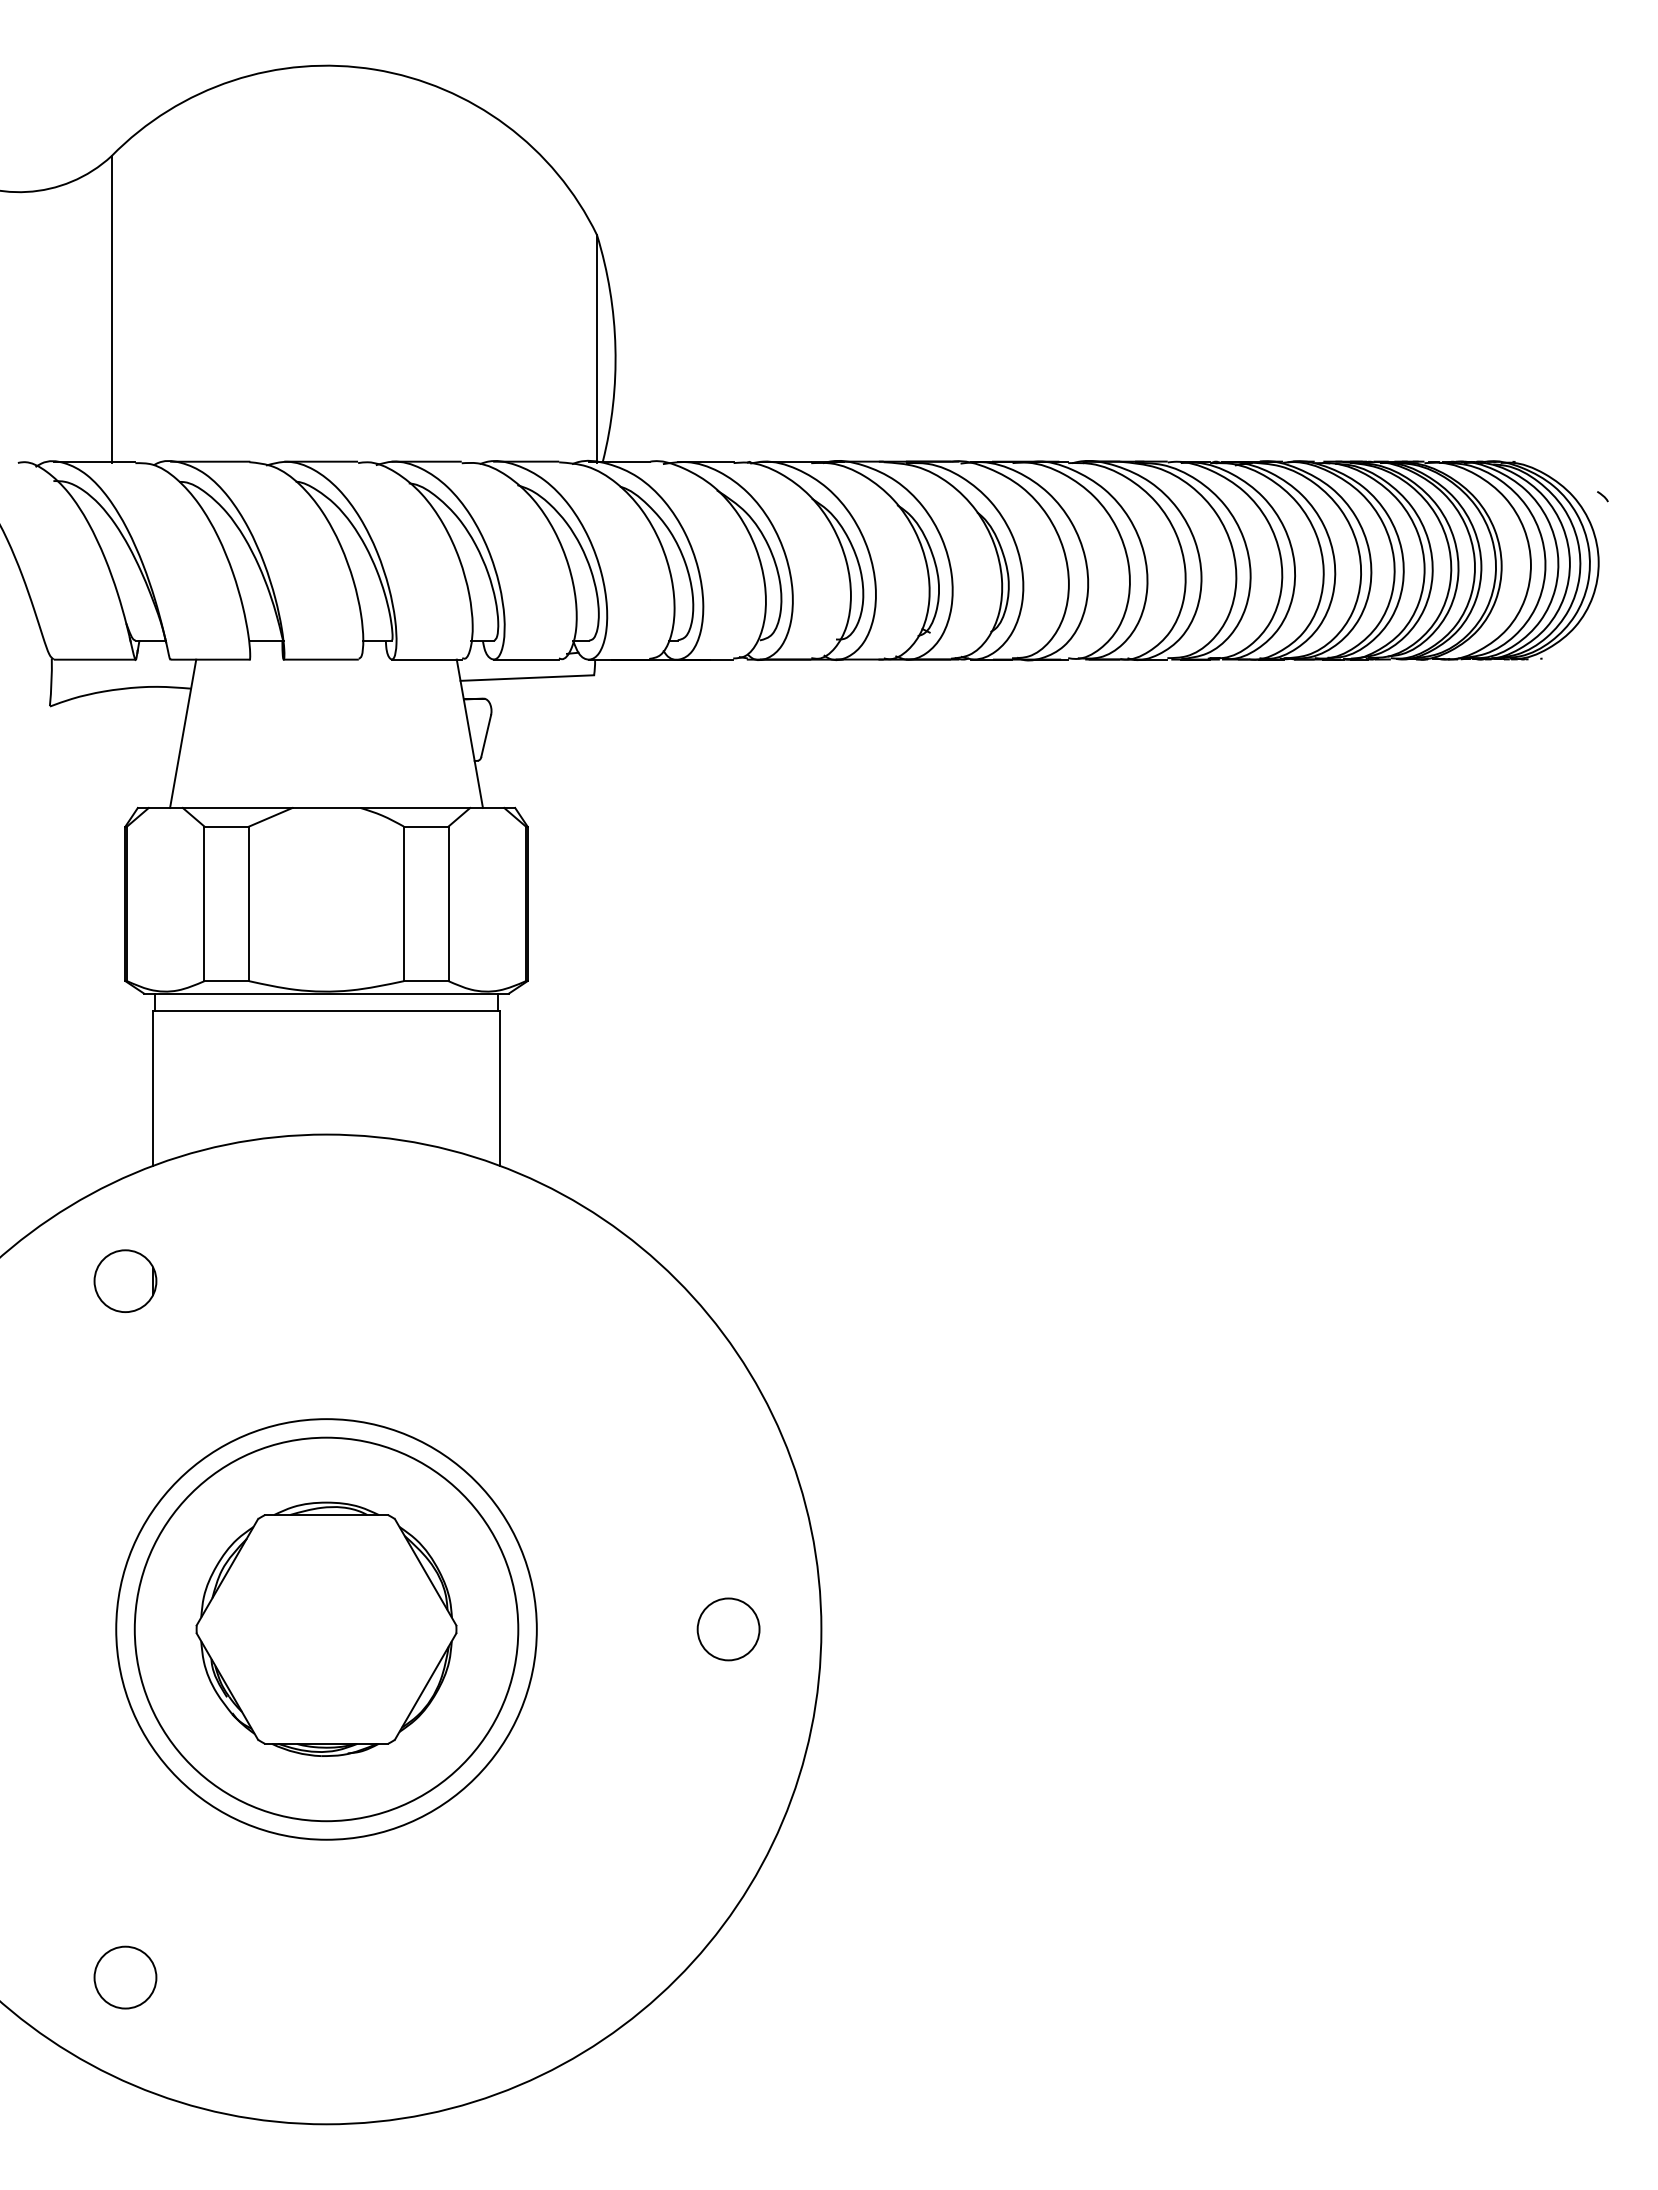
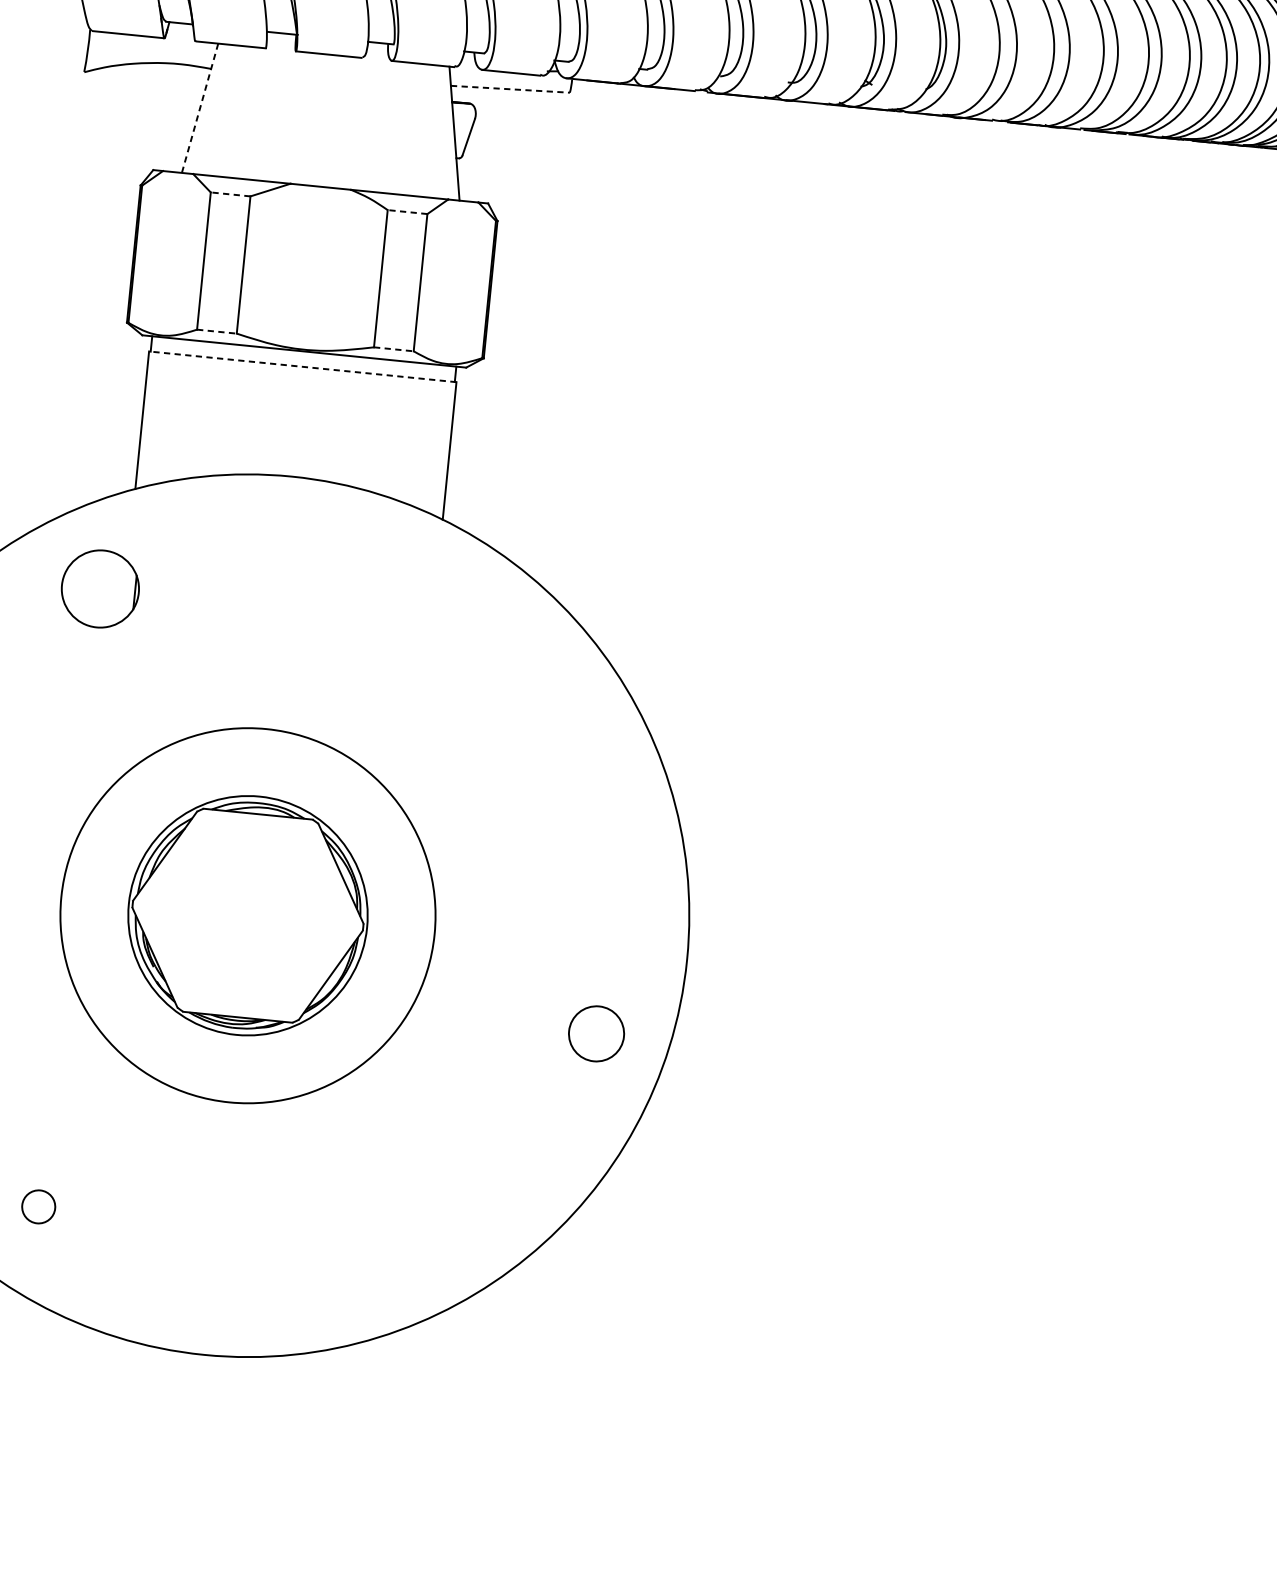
line: (527, 678) -> (510, 89), solid -> dashed
line: (183, 734) -> (200, 108), solid -> dashed
line: (226, 826) -> (230, 194), solid -> dashed
line: (425, 826) -> (406, 211), solid -> dashed
line: (227, 981) -> (217, 331), solid -> dashed
line: (426, 981) -> (394, 349), solid -> dashed
line: (326, 1010) -> (302, 366), solid -> dashed
part: (125, 1280) -> (100, 588), size x1.4
circle: (326, 1629) -> (247, 915), size x0.7
circle: (728, 1629) -> (596, 1033), moved
circle: (125, 1977) -> (38, 1206), size x0.6

